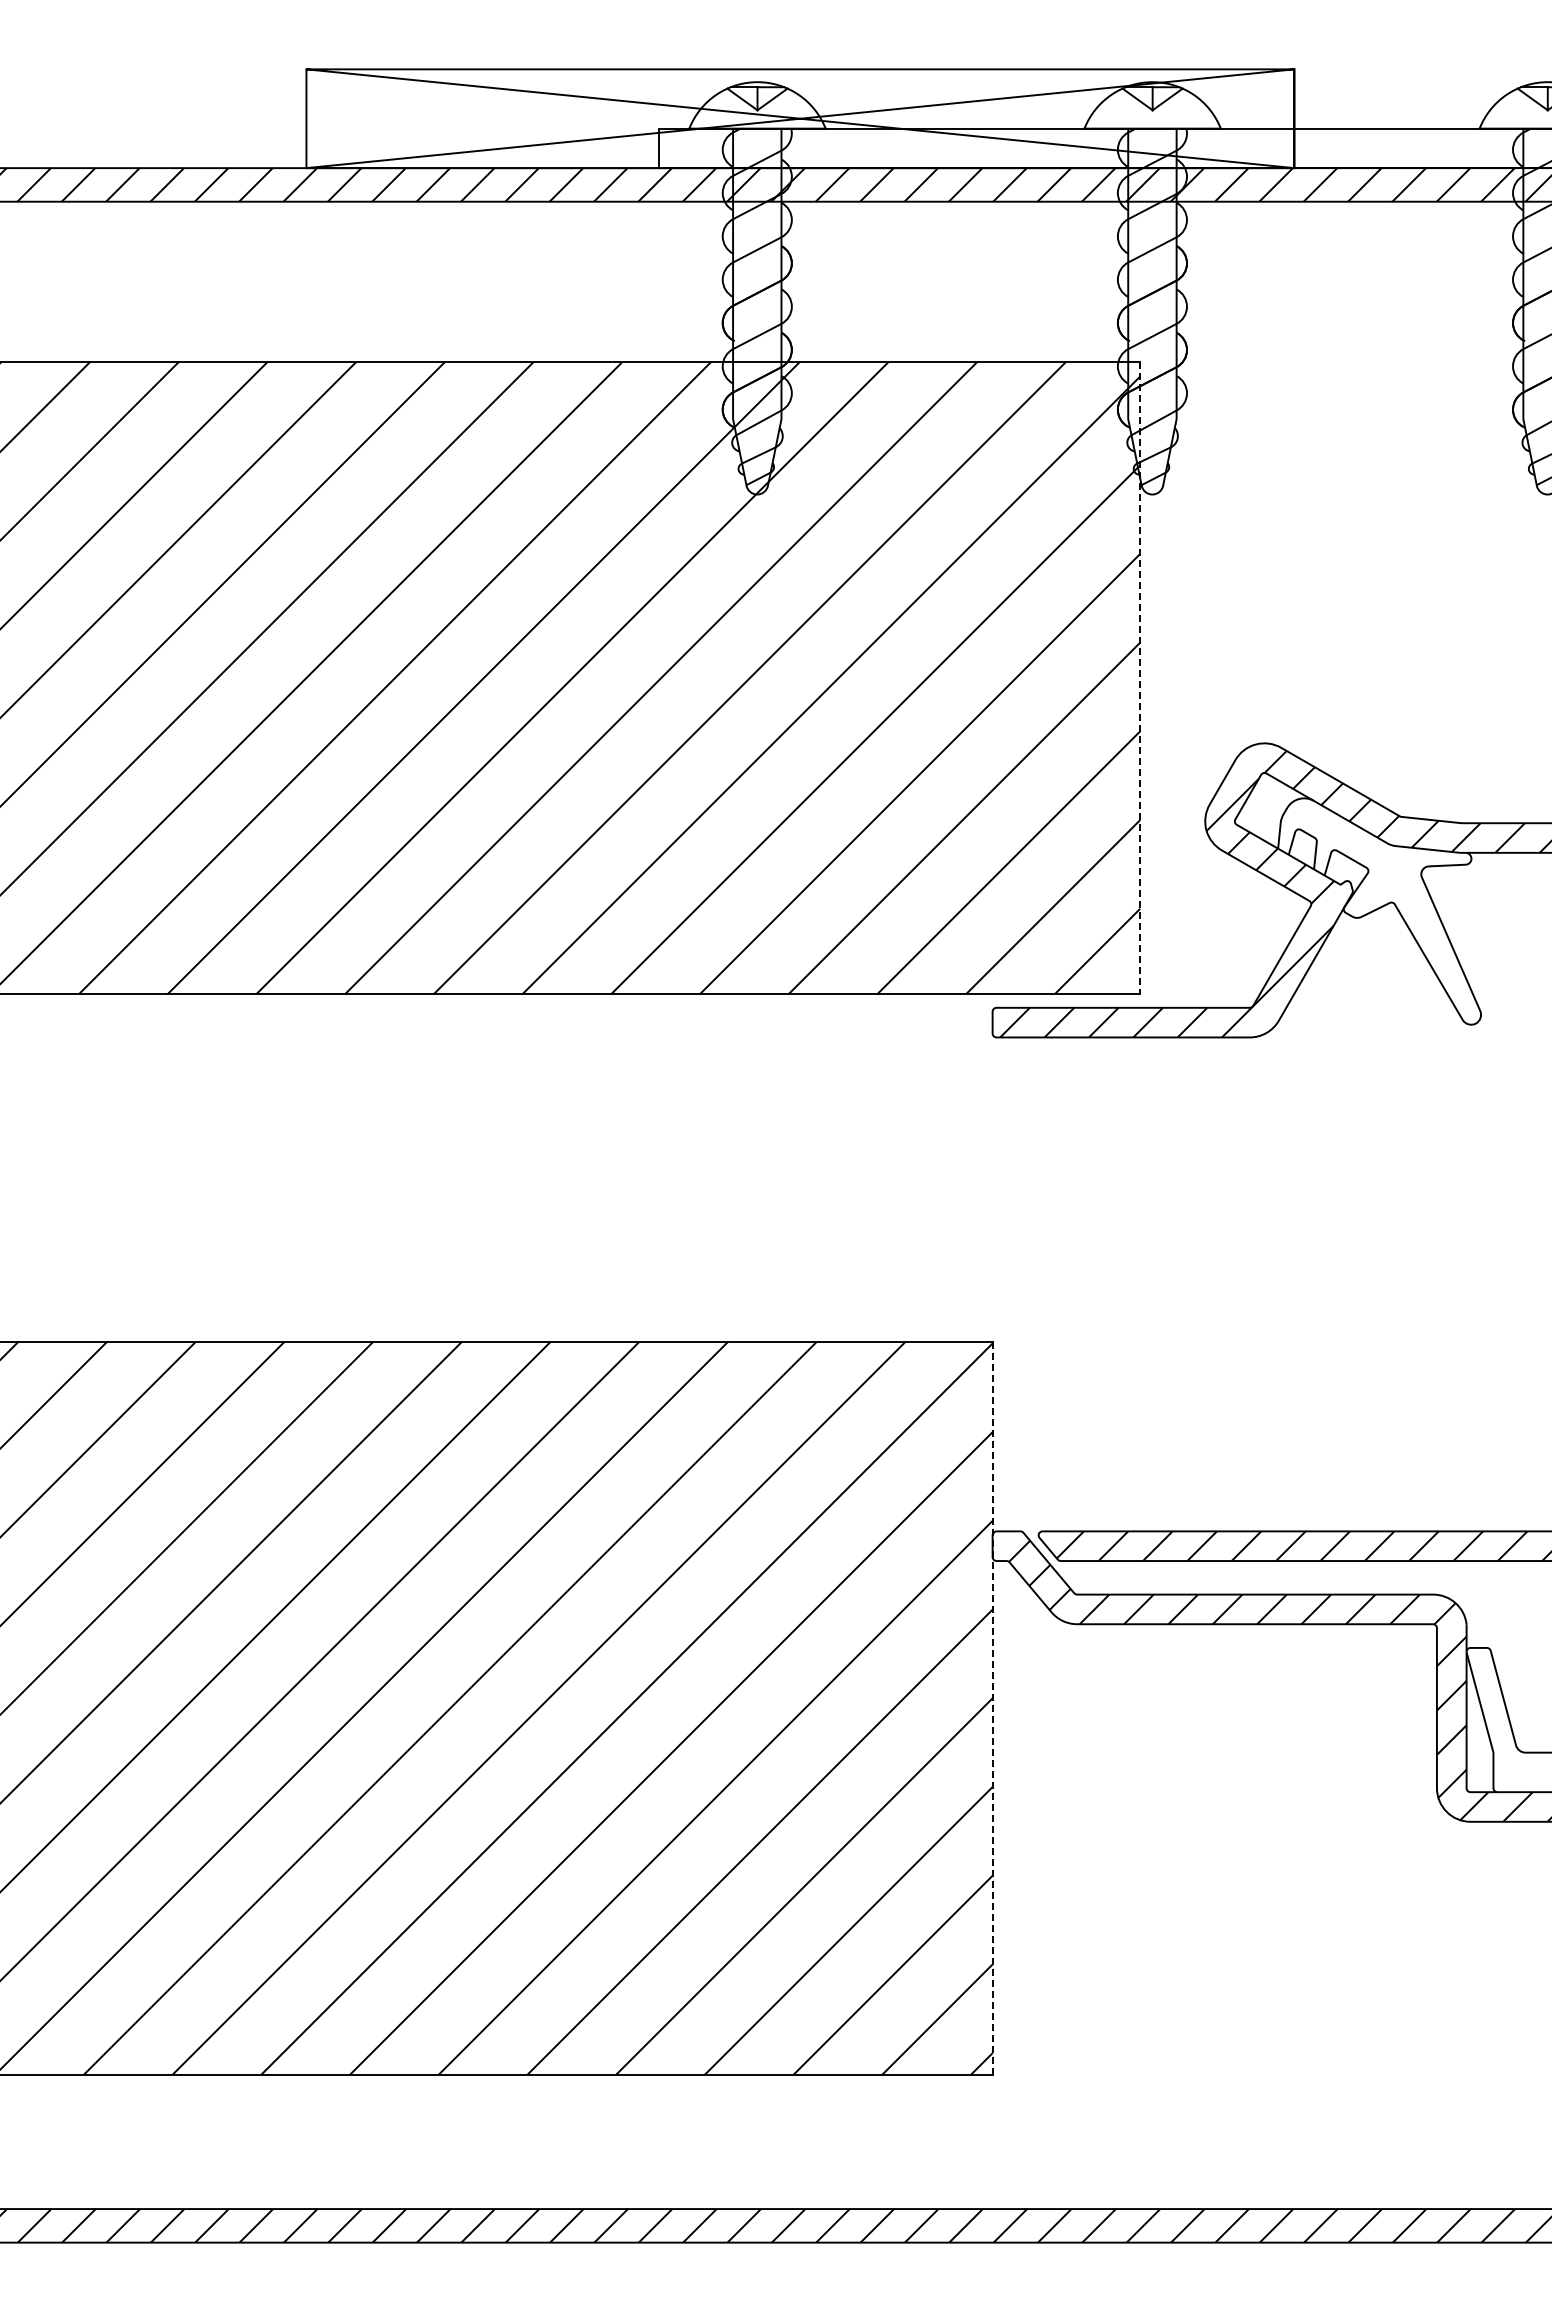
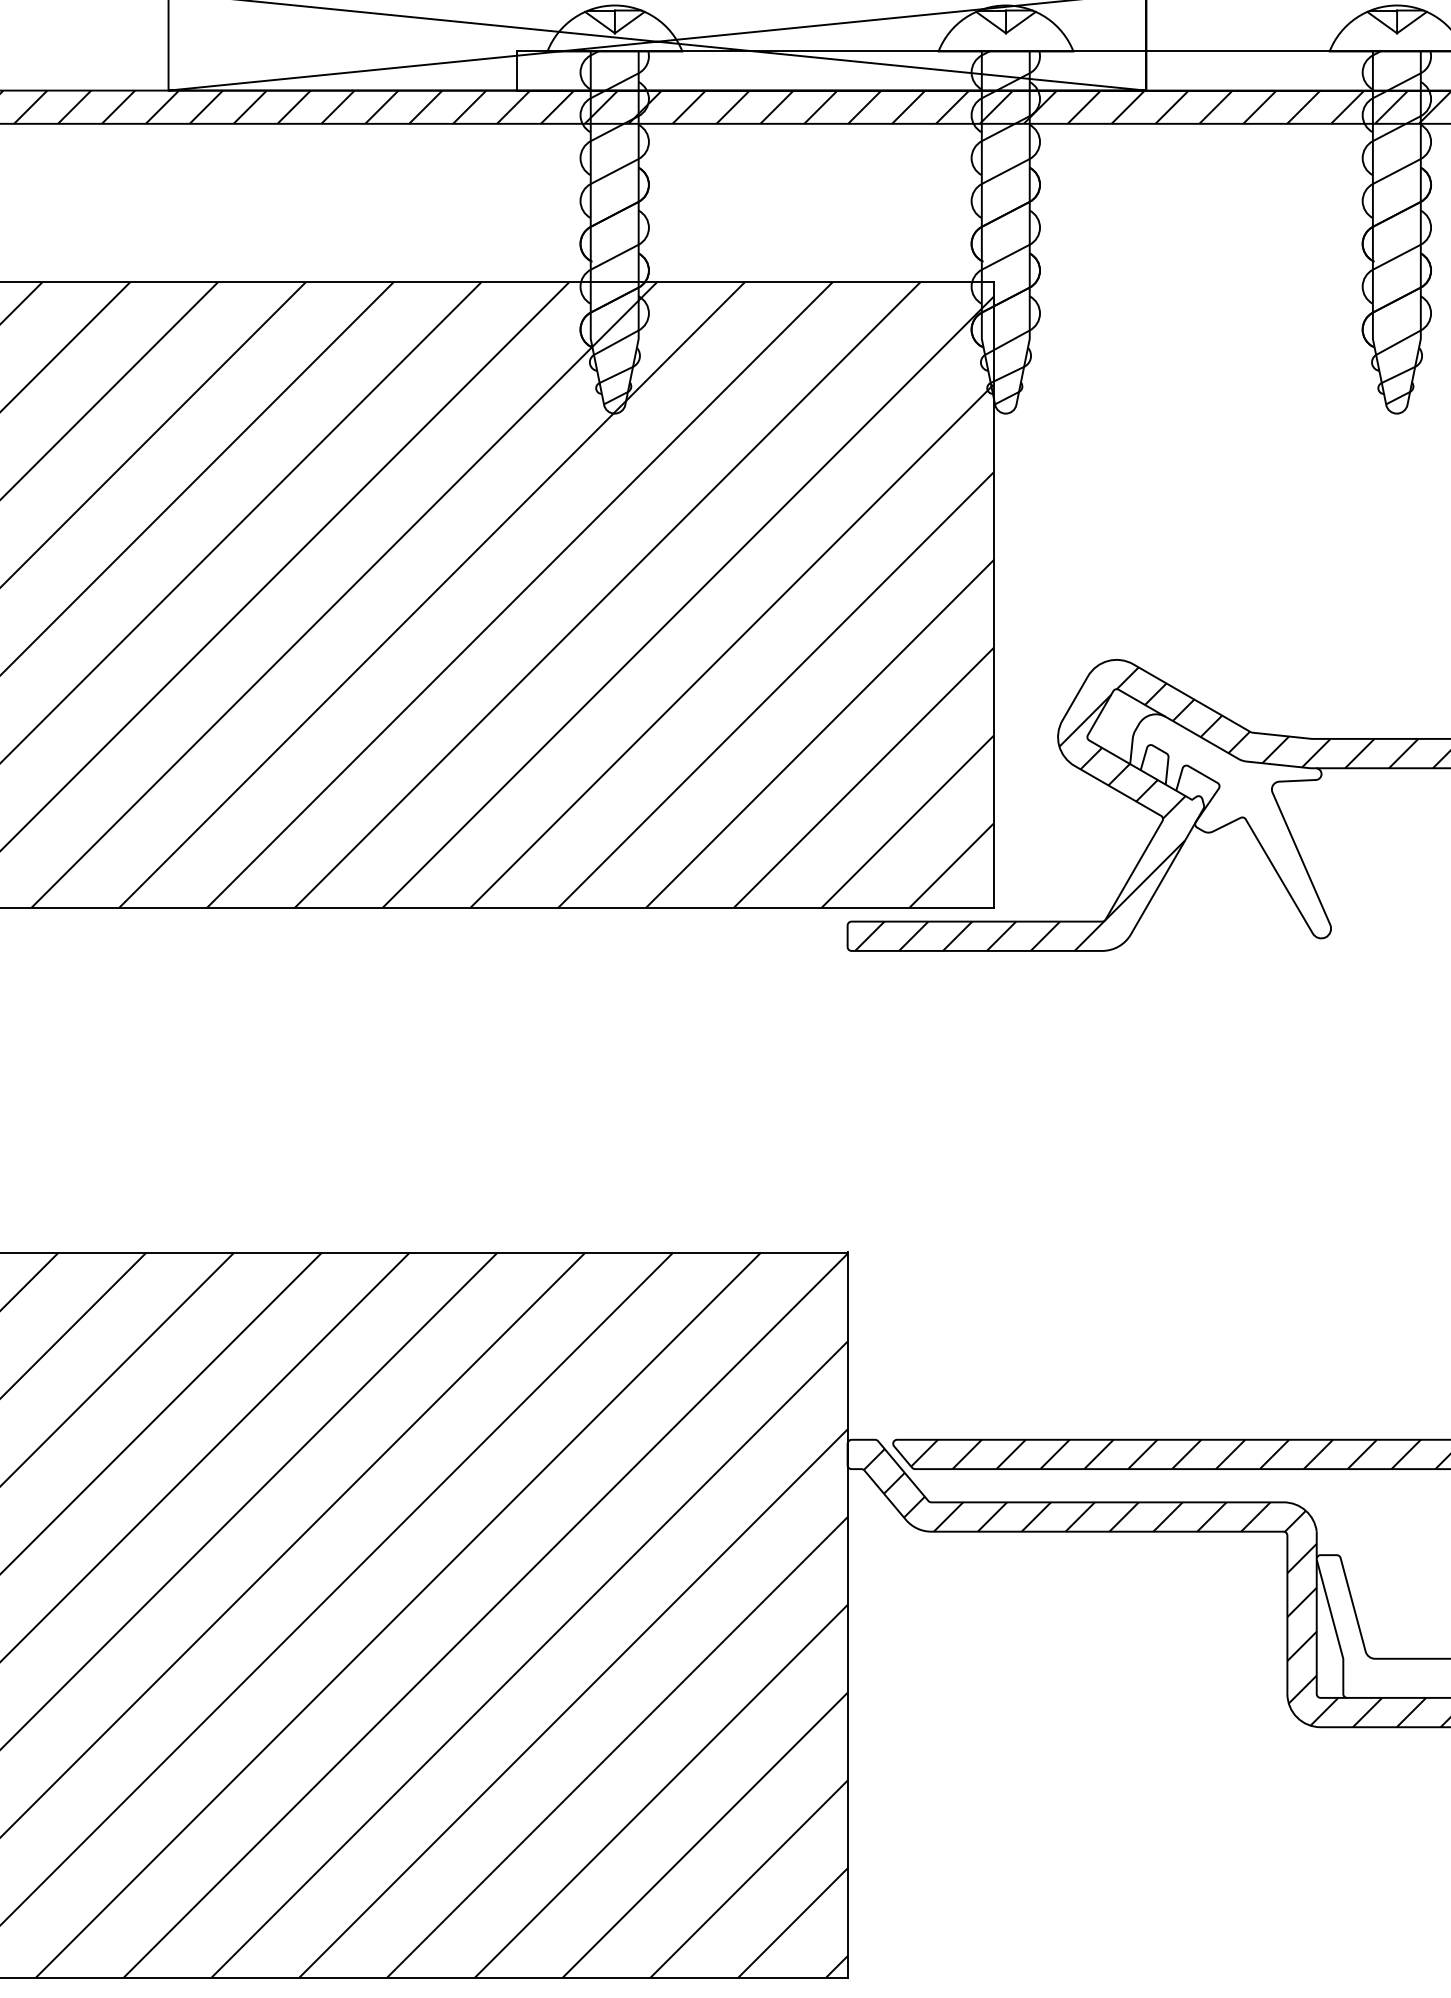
line: (1140, 678) -> (993, 595), dashed -> solid
line: (992, 1708) -> (847, 1615), dashed -> solid

